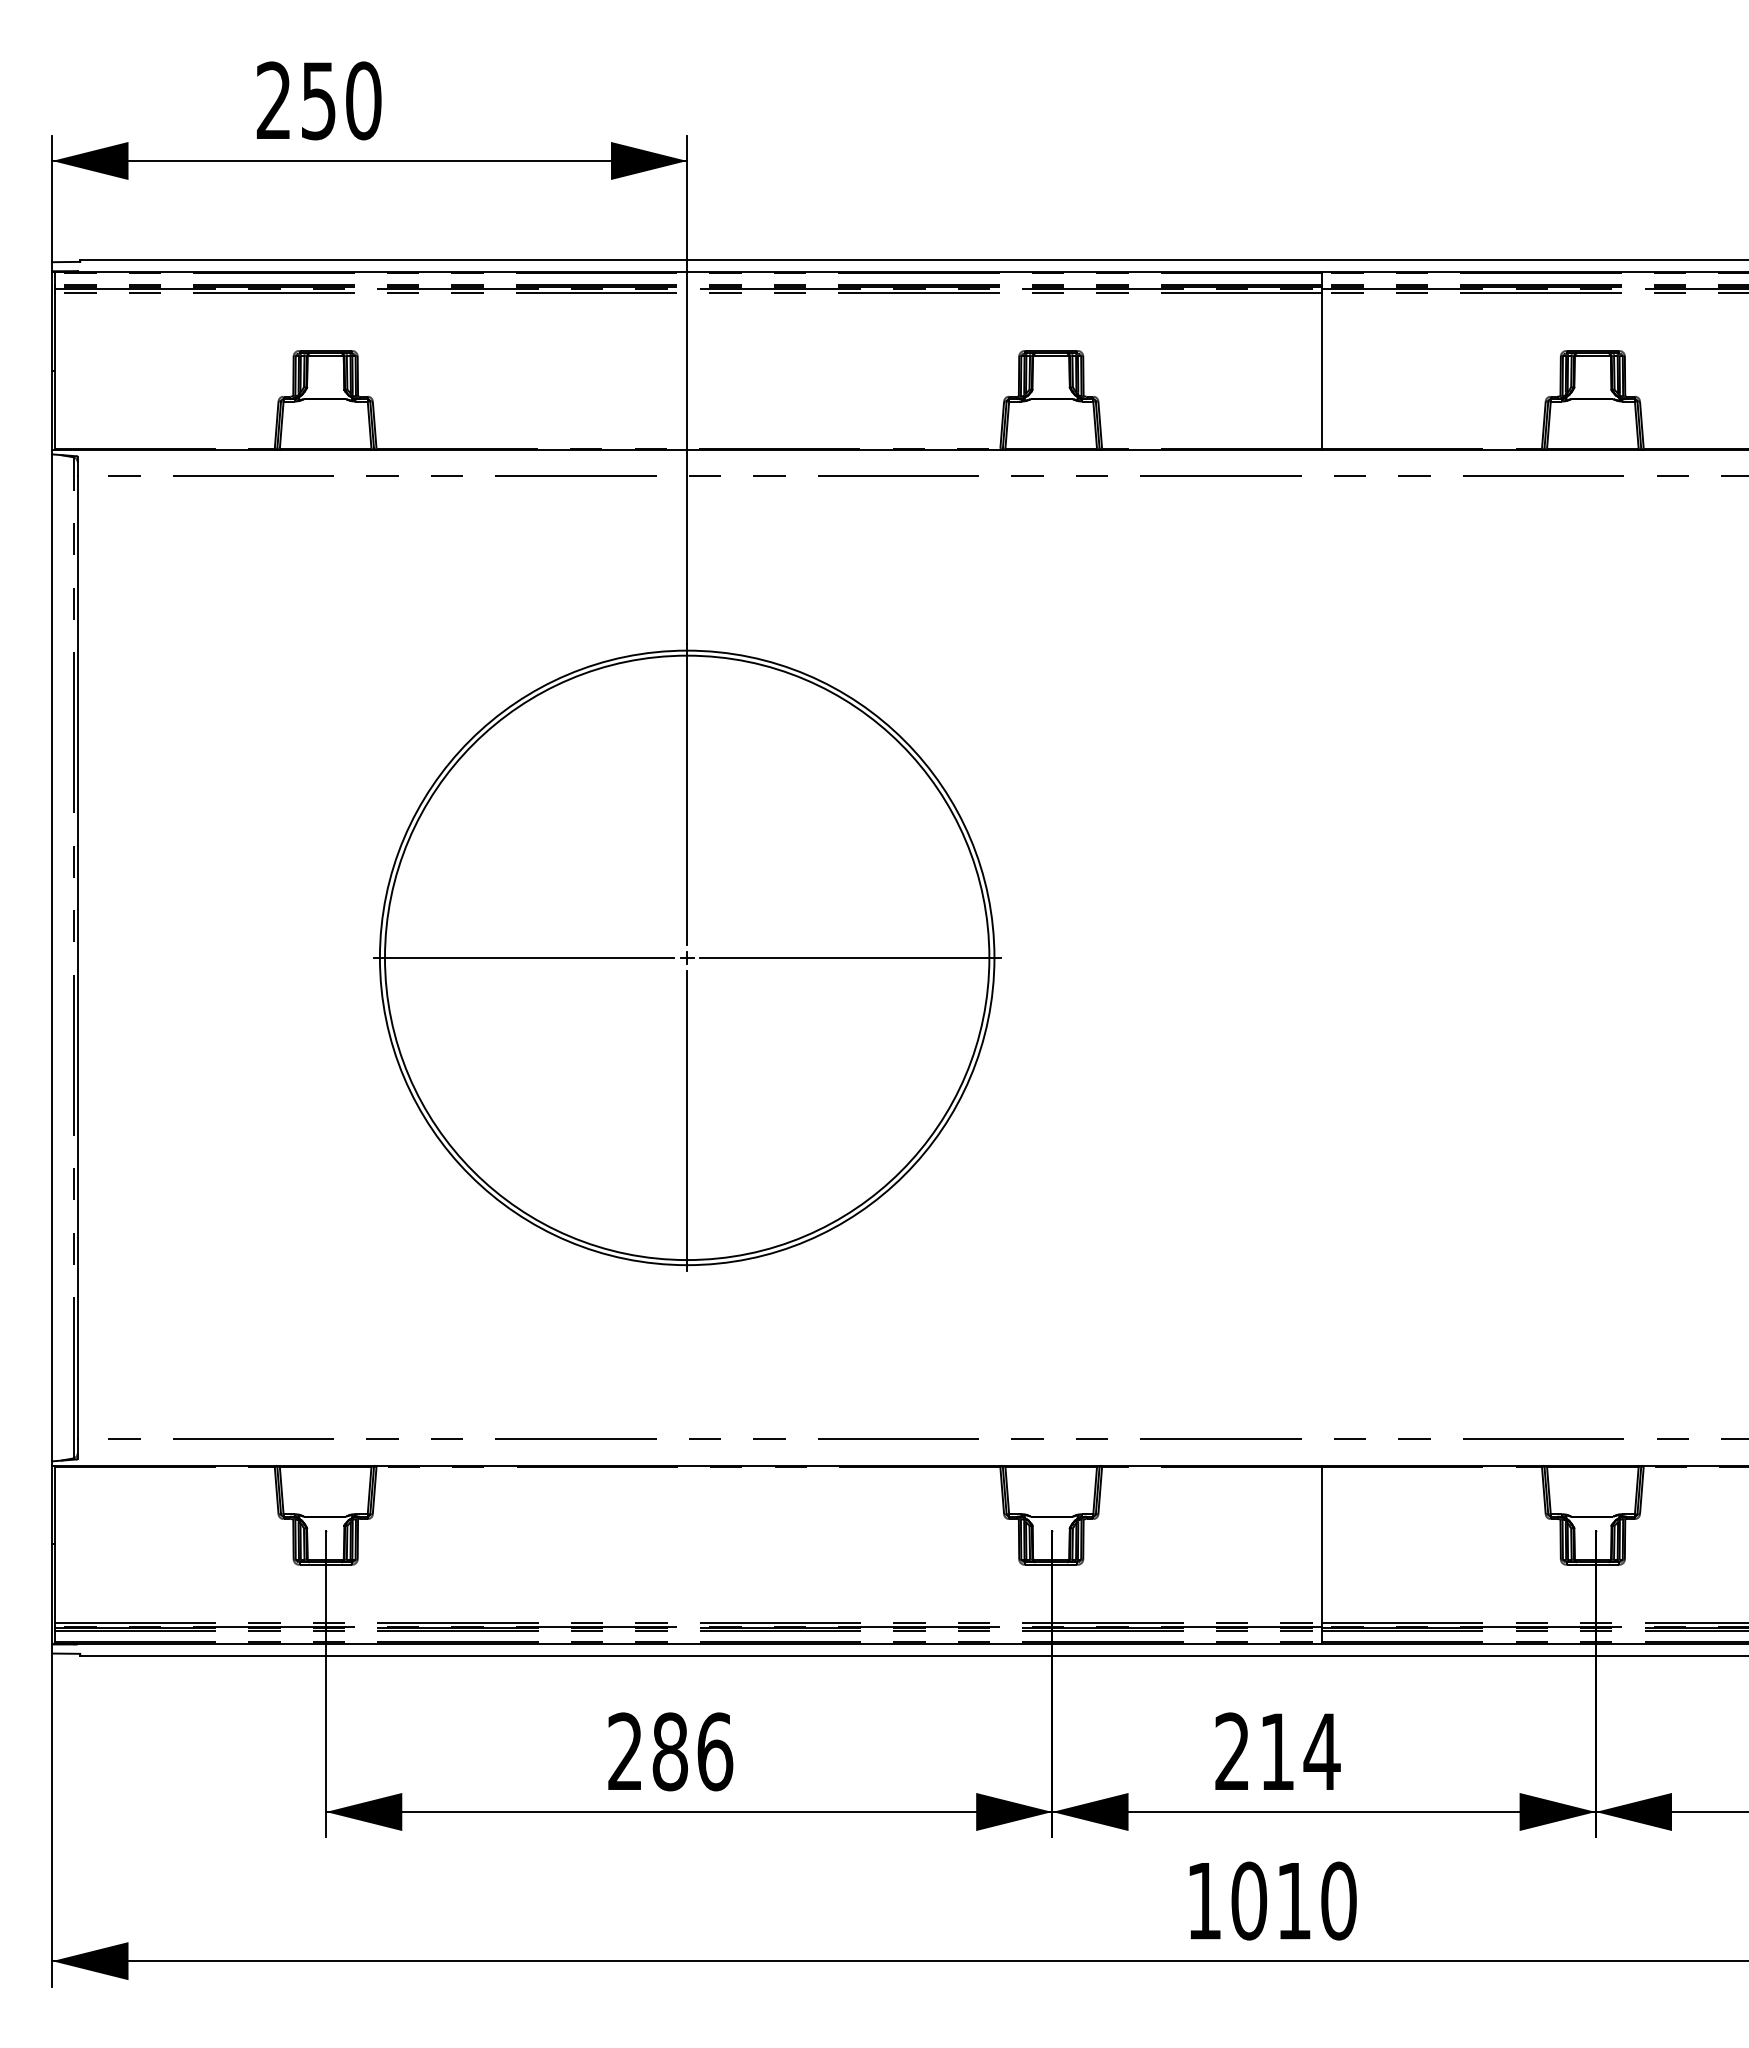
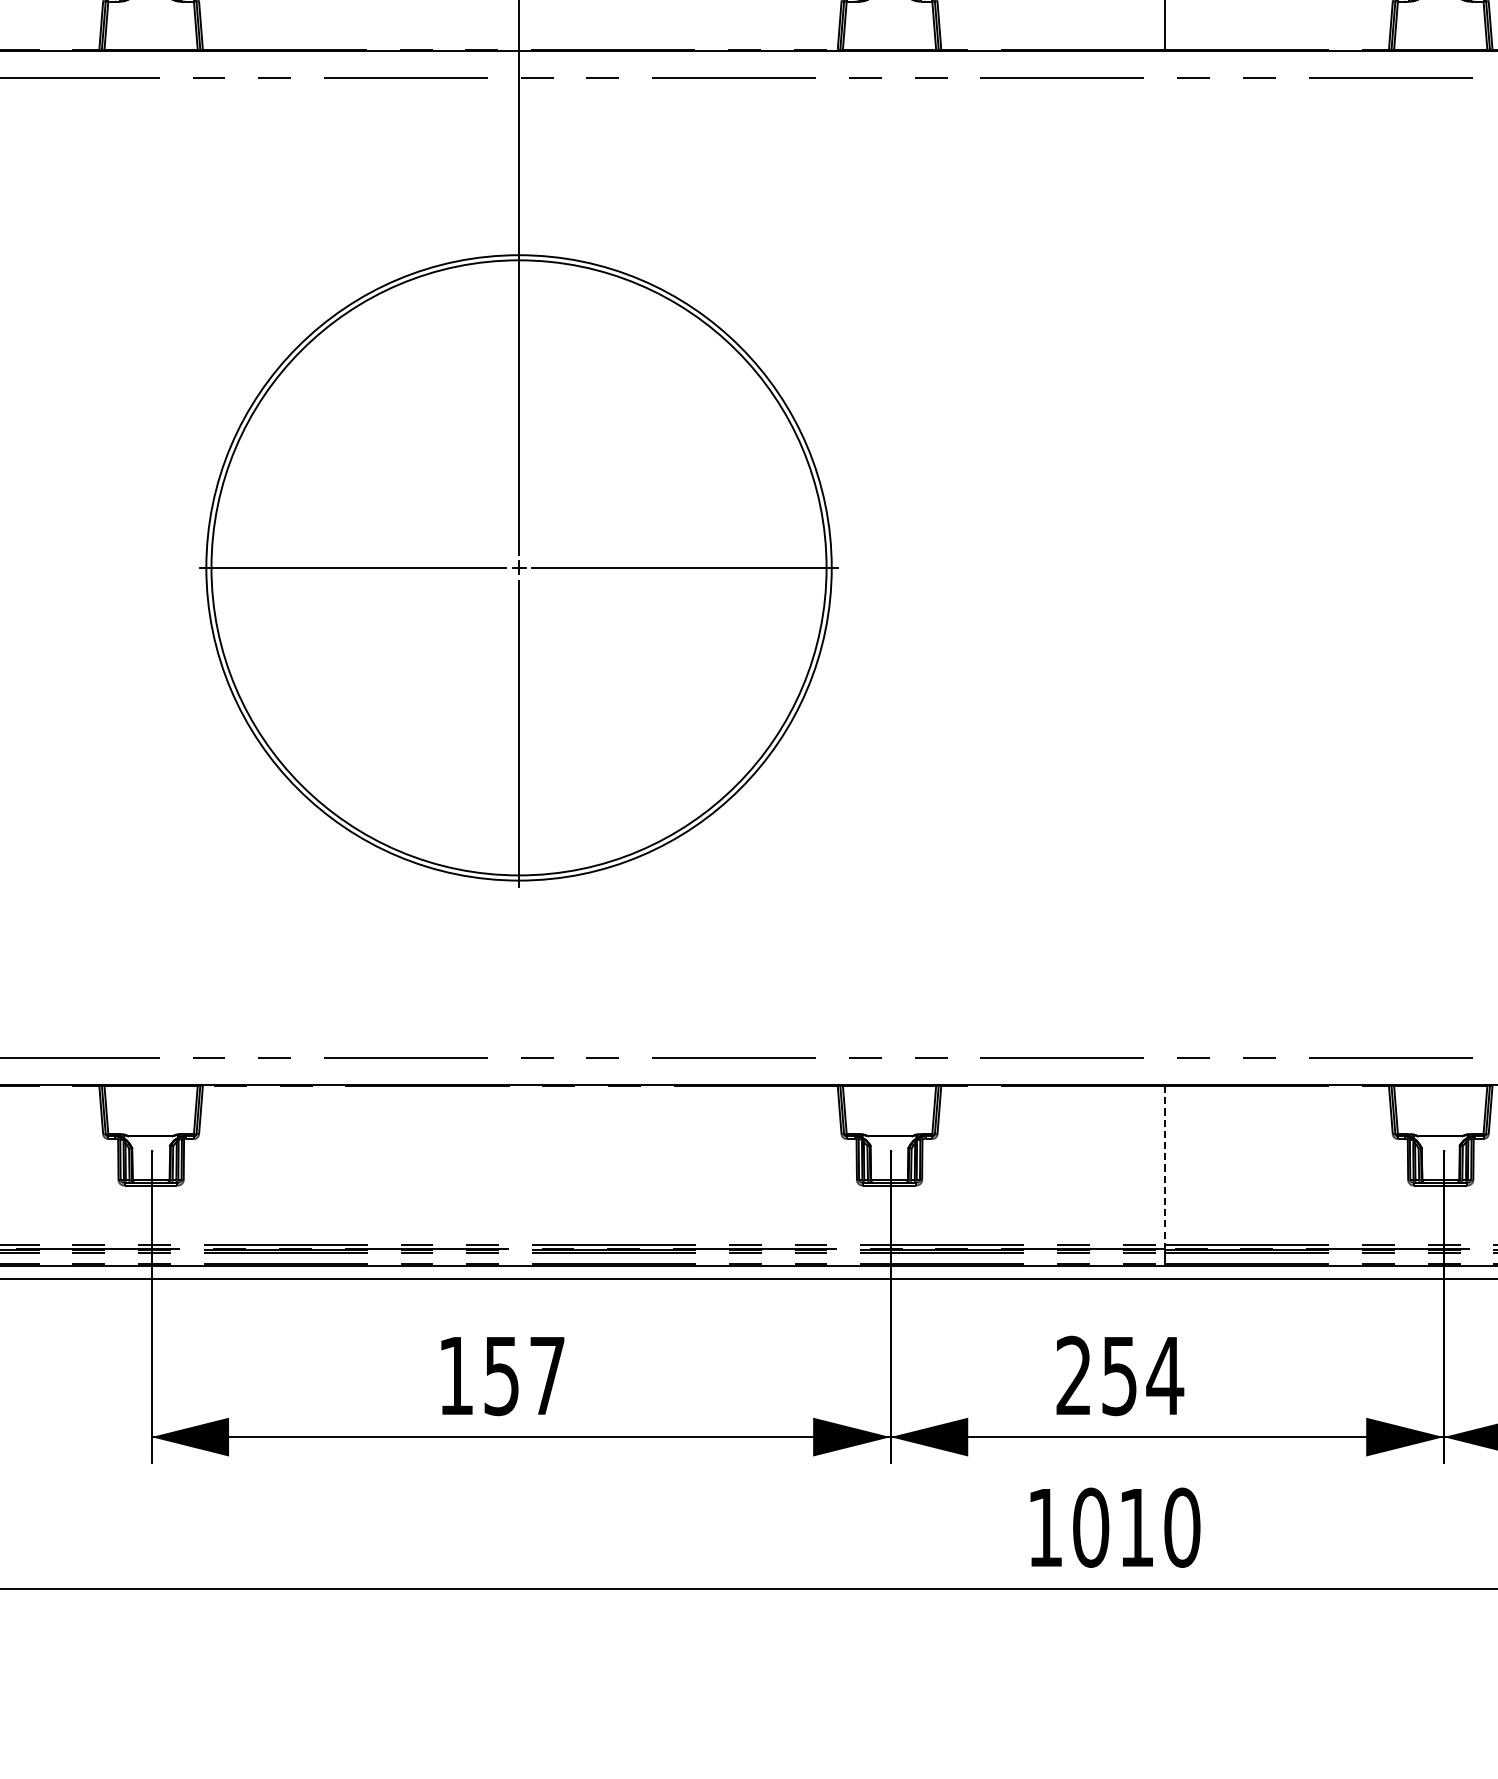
line: (1322, 1545) -> (1165, 1165), solid -> dashed
text: (670, 1751) -> (502, 1375), 286 -> 157
text: (1276, 1752) -> (1118, 1376), 214 -> 254

